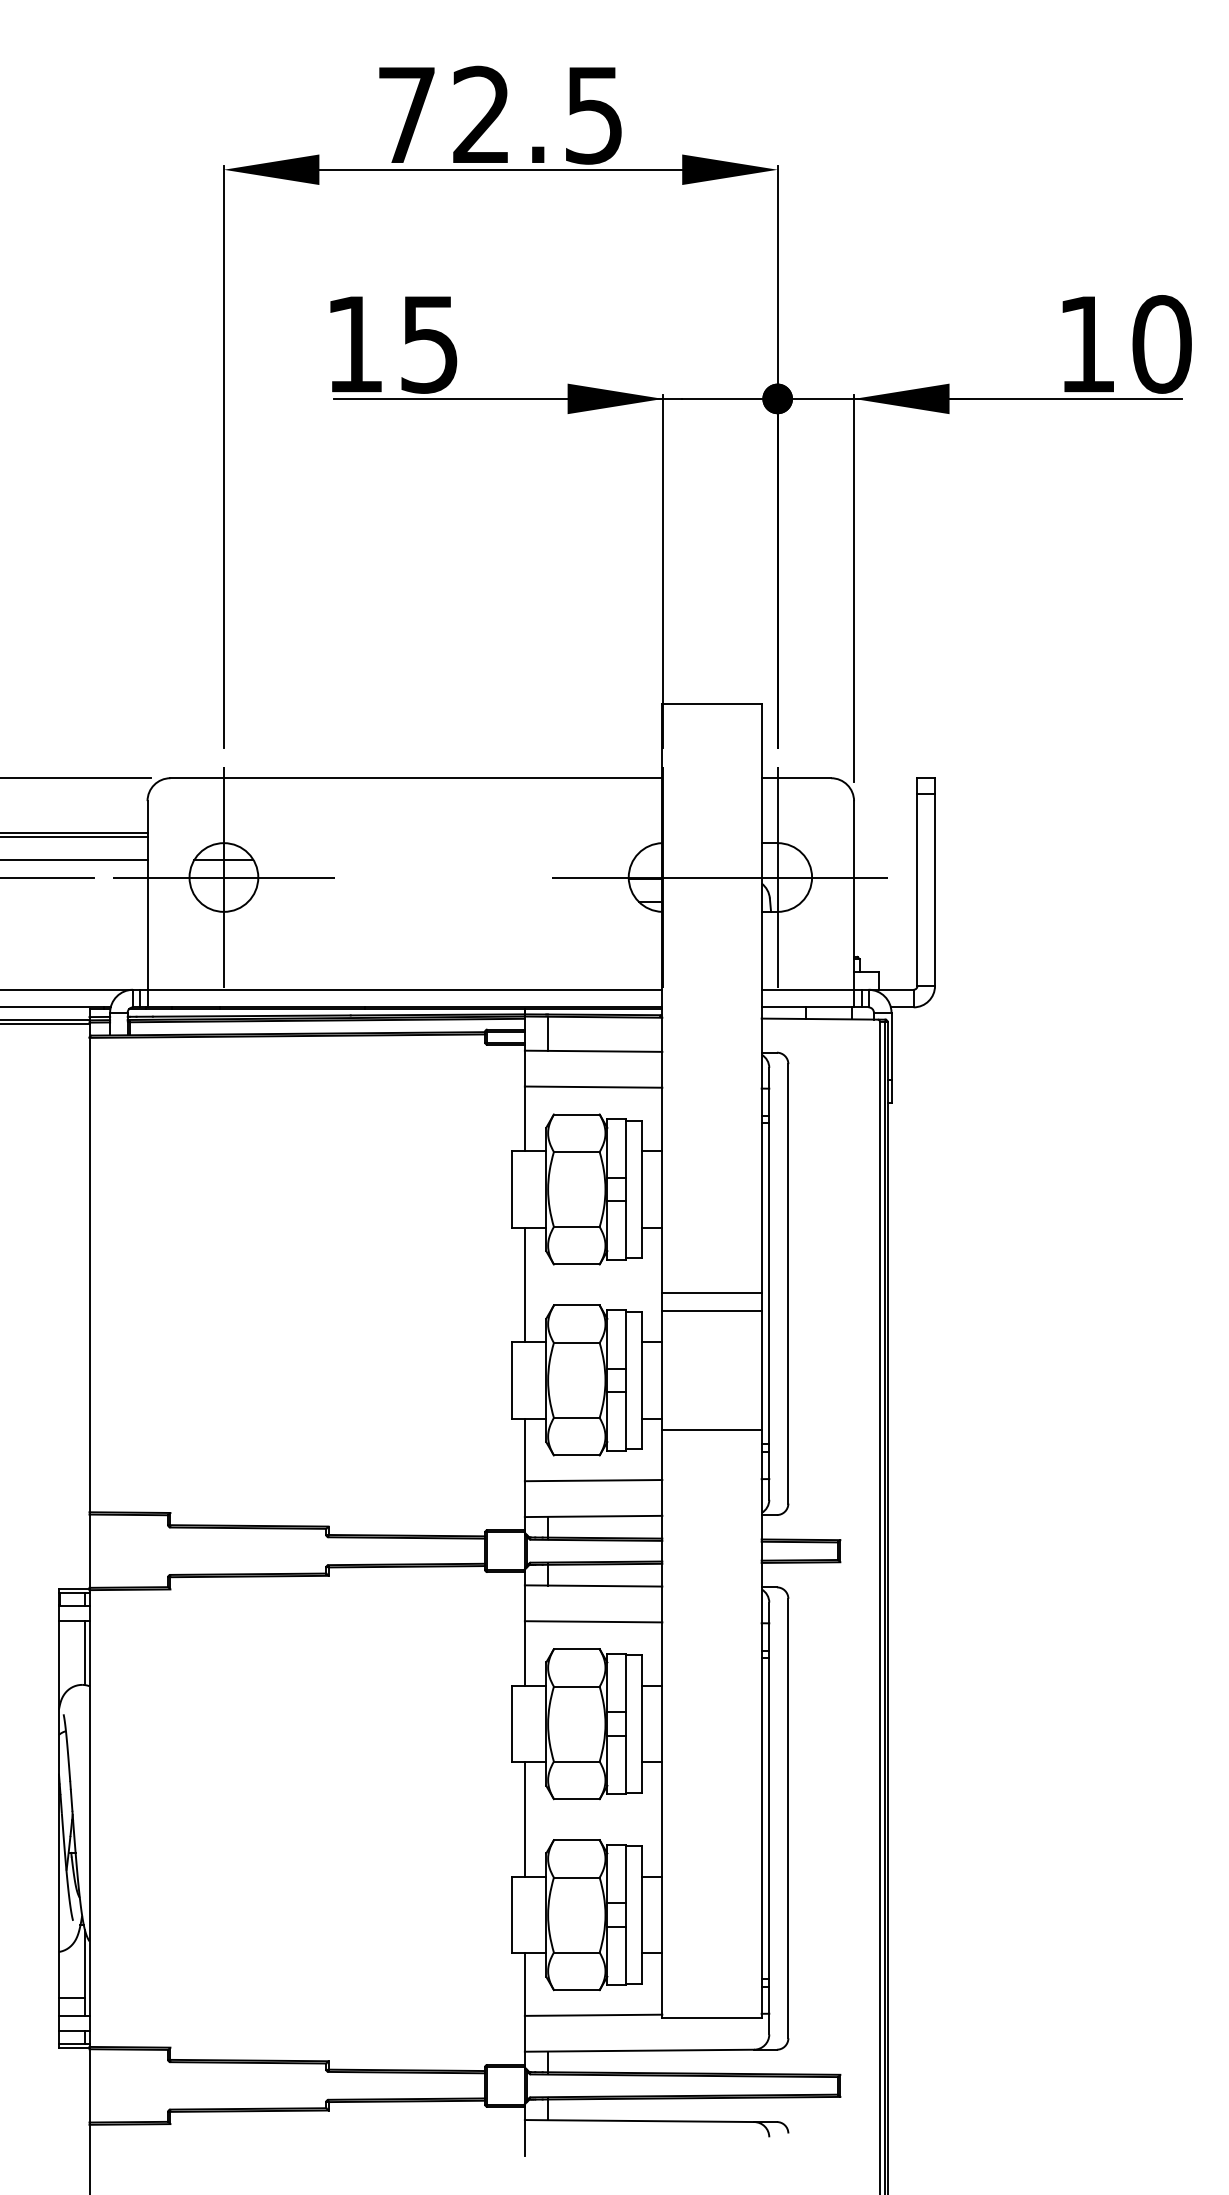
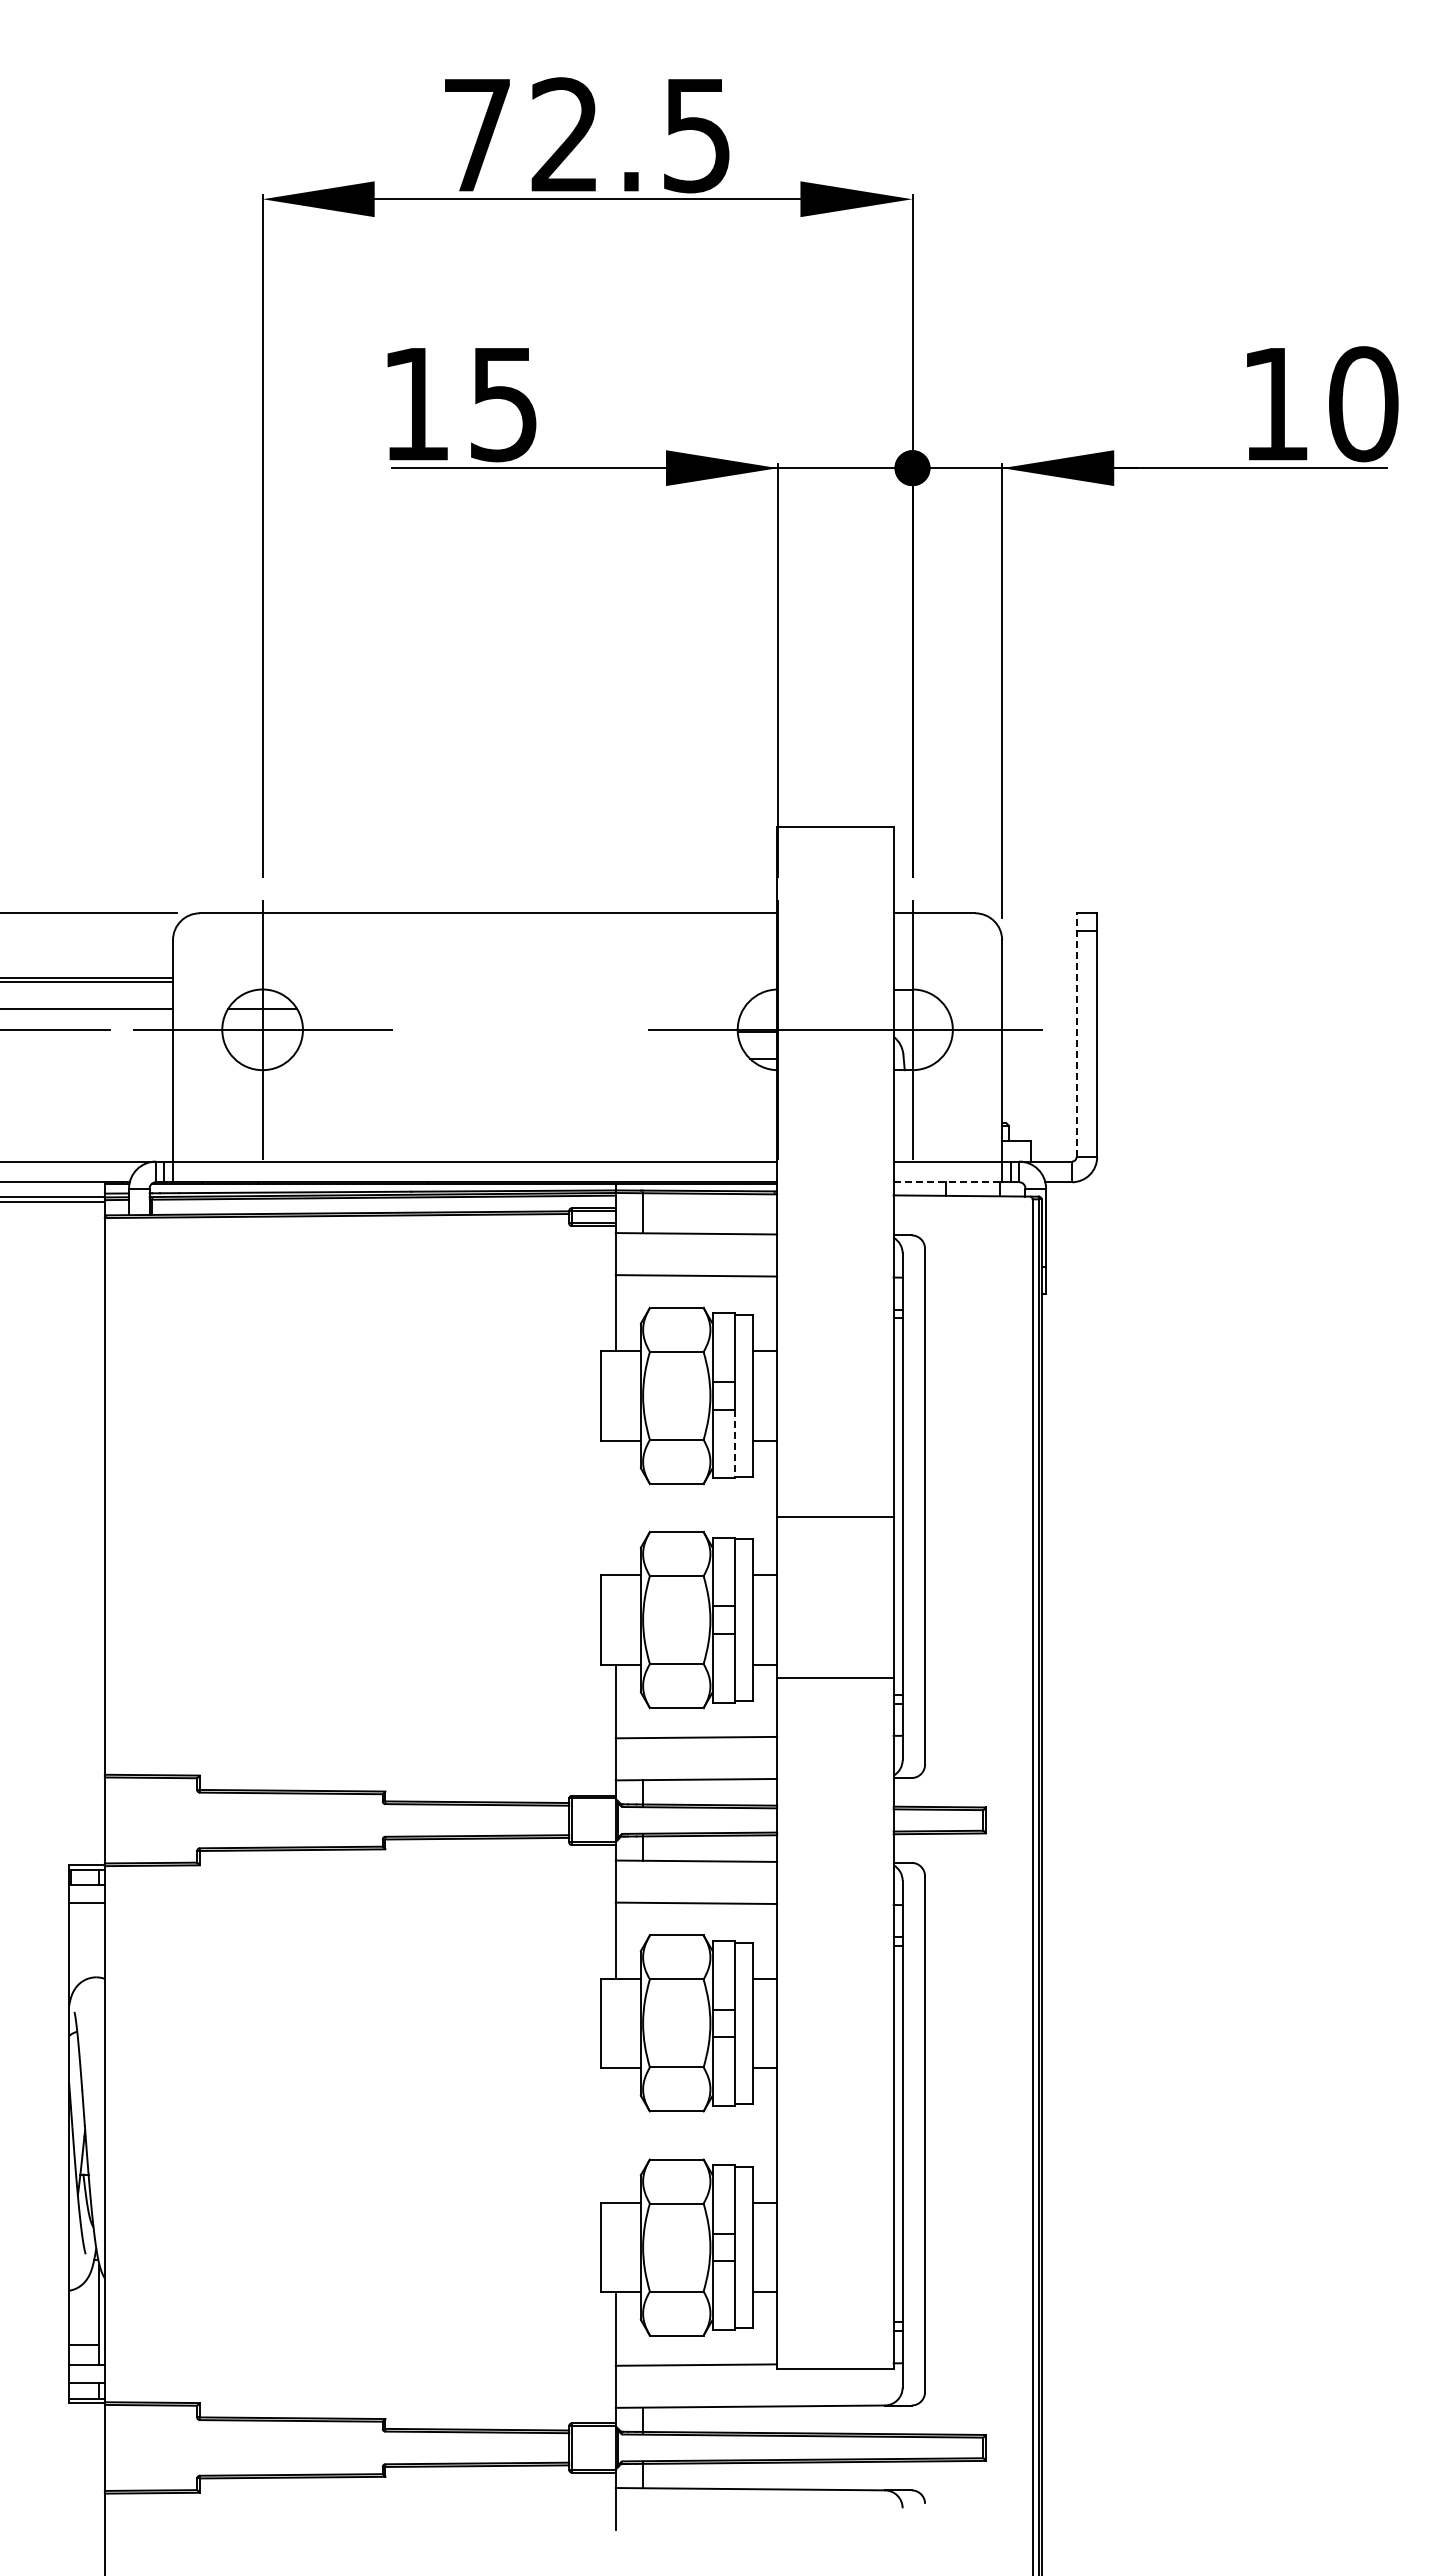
line: (917, 882) -> (1076, 1035), solid -> dashed
line: (808, 1007) -> (948, 1182), solid -> dashed
line: (626, 1230) -> (735, 1444), solid -> dashed
line: (524, 1284) -> (615, 1507), removed
line: (712, 1310) -> (835, 1537), removed
line: (84, 1652) -> (99, 1939), removed
line: (524, 1819) -> (615, 2135), removed

